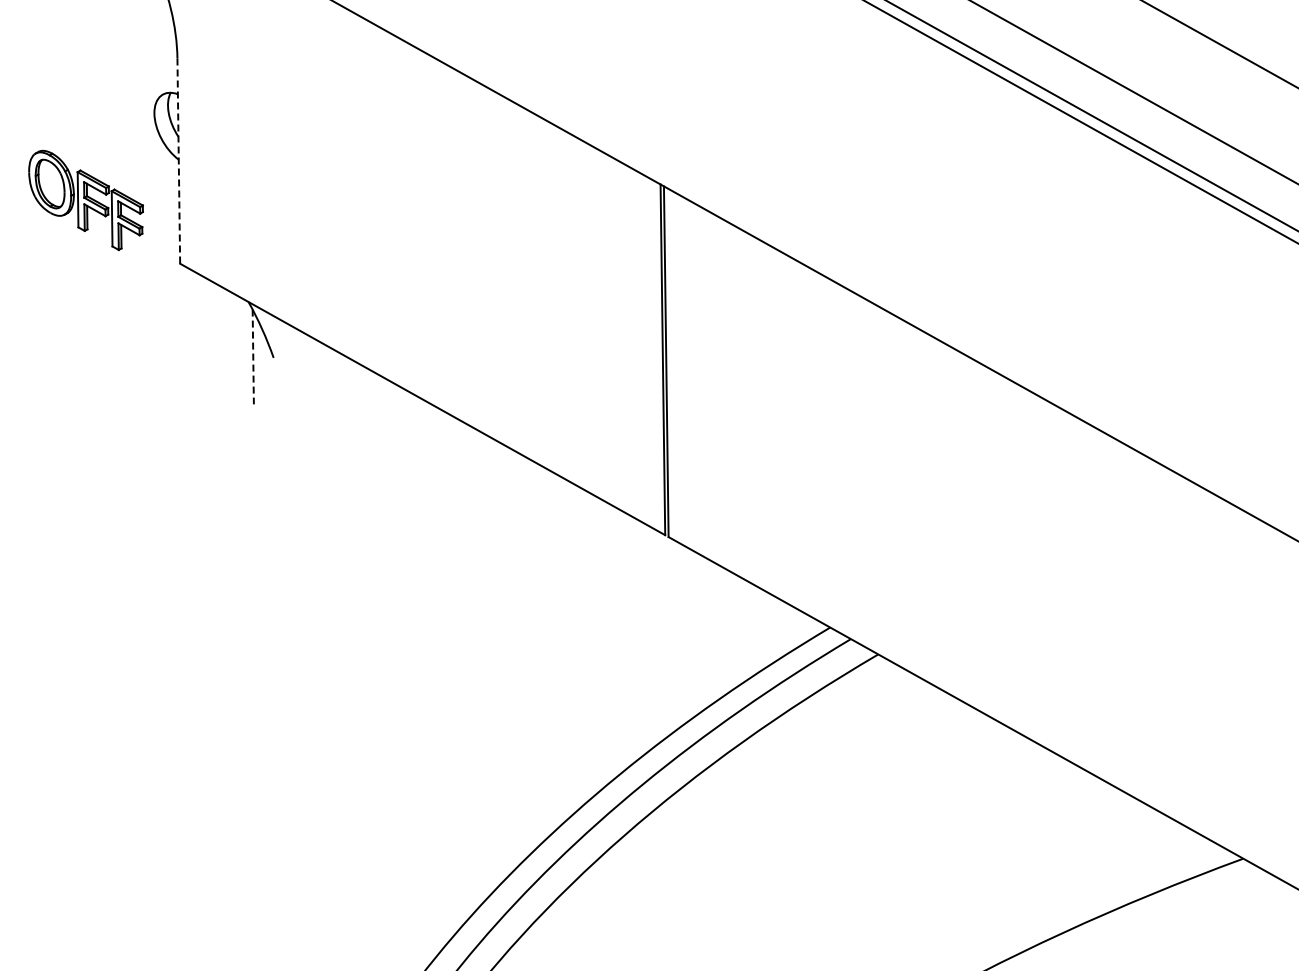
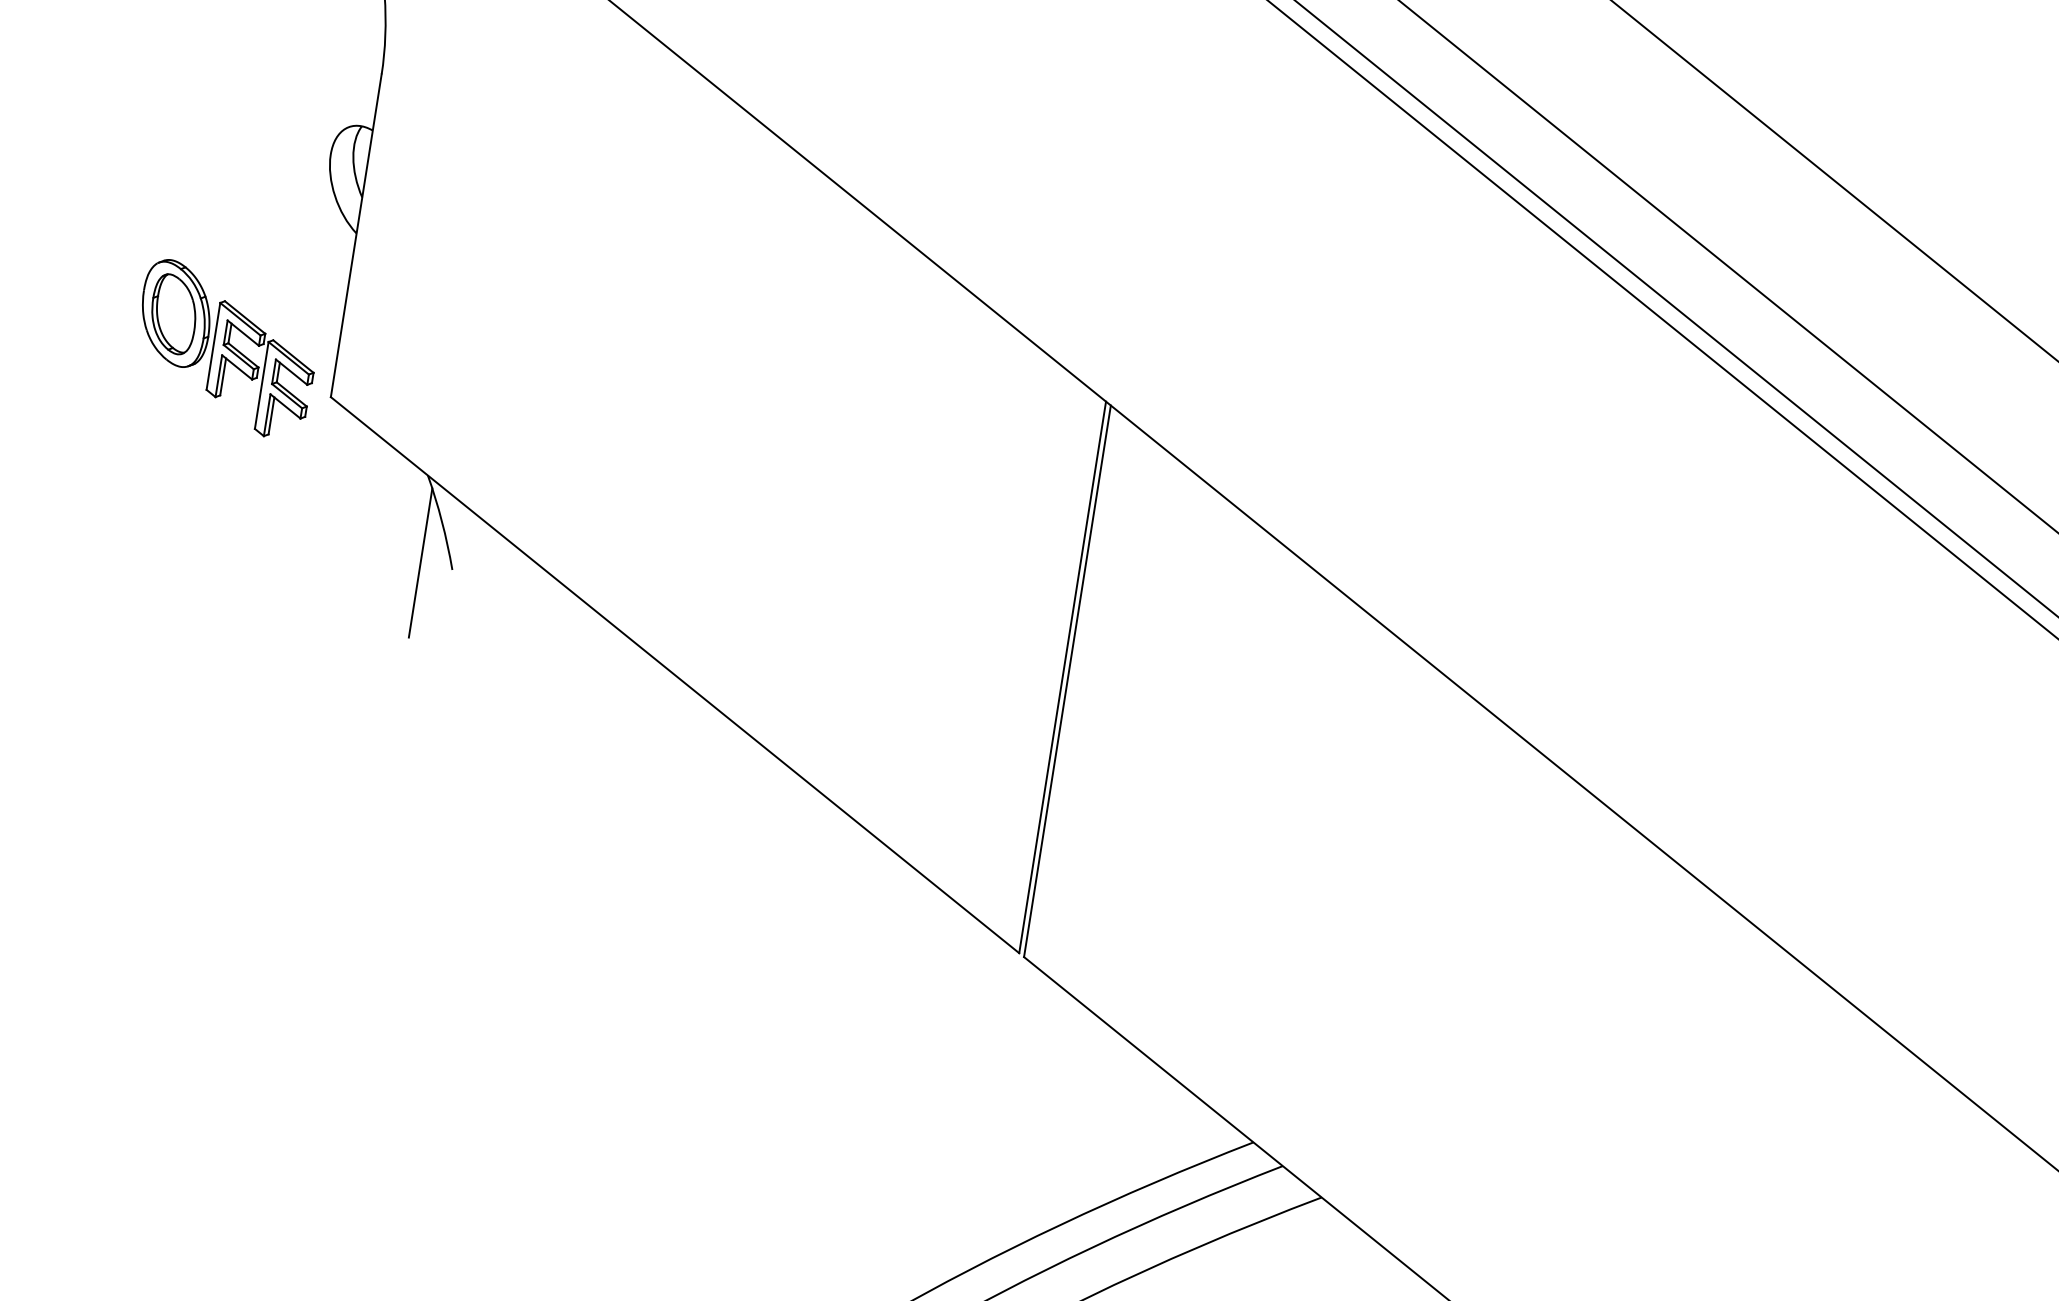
line: (178, 161) -> (355, 236), dashed -> solid
part: (85, 200) -> (224, 349), moved
line: (253, 357) -> (420, 563), dashed -> solid

